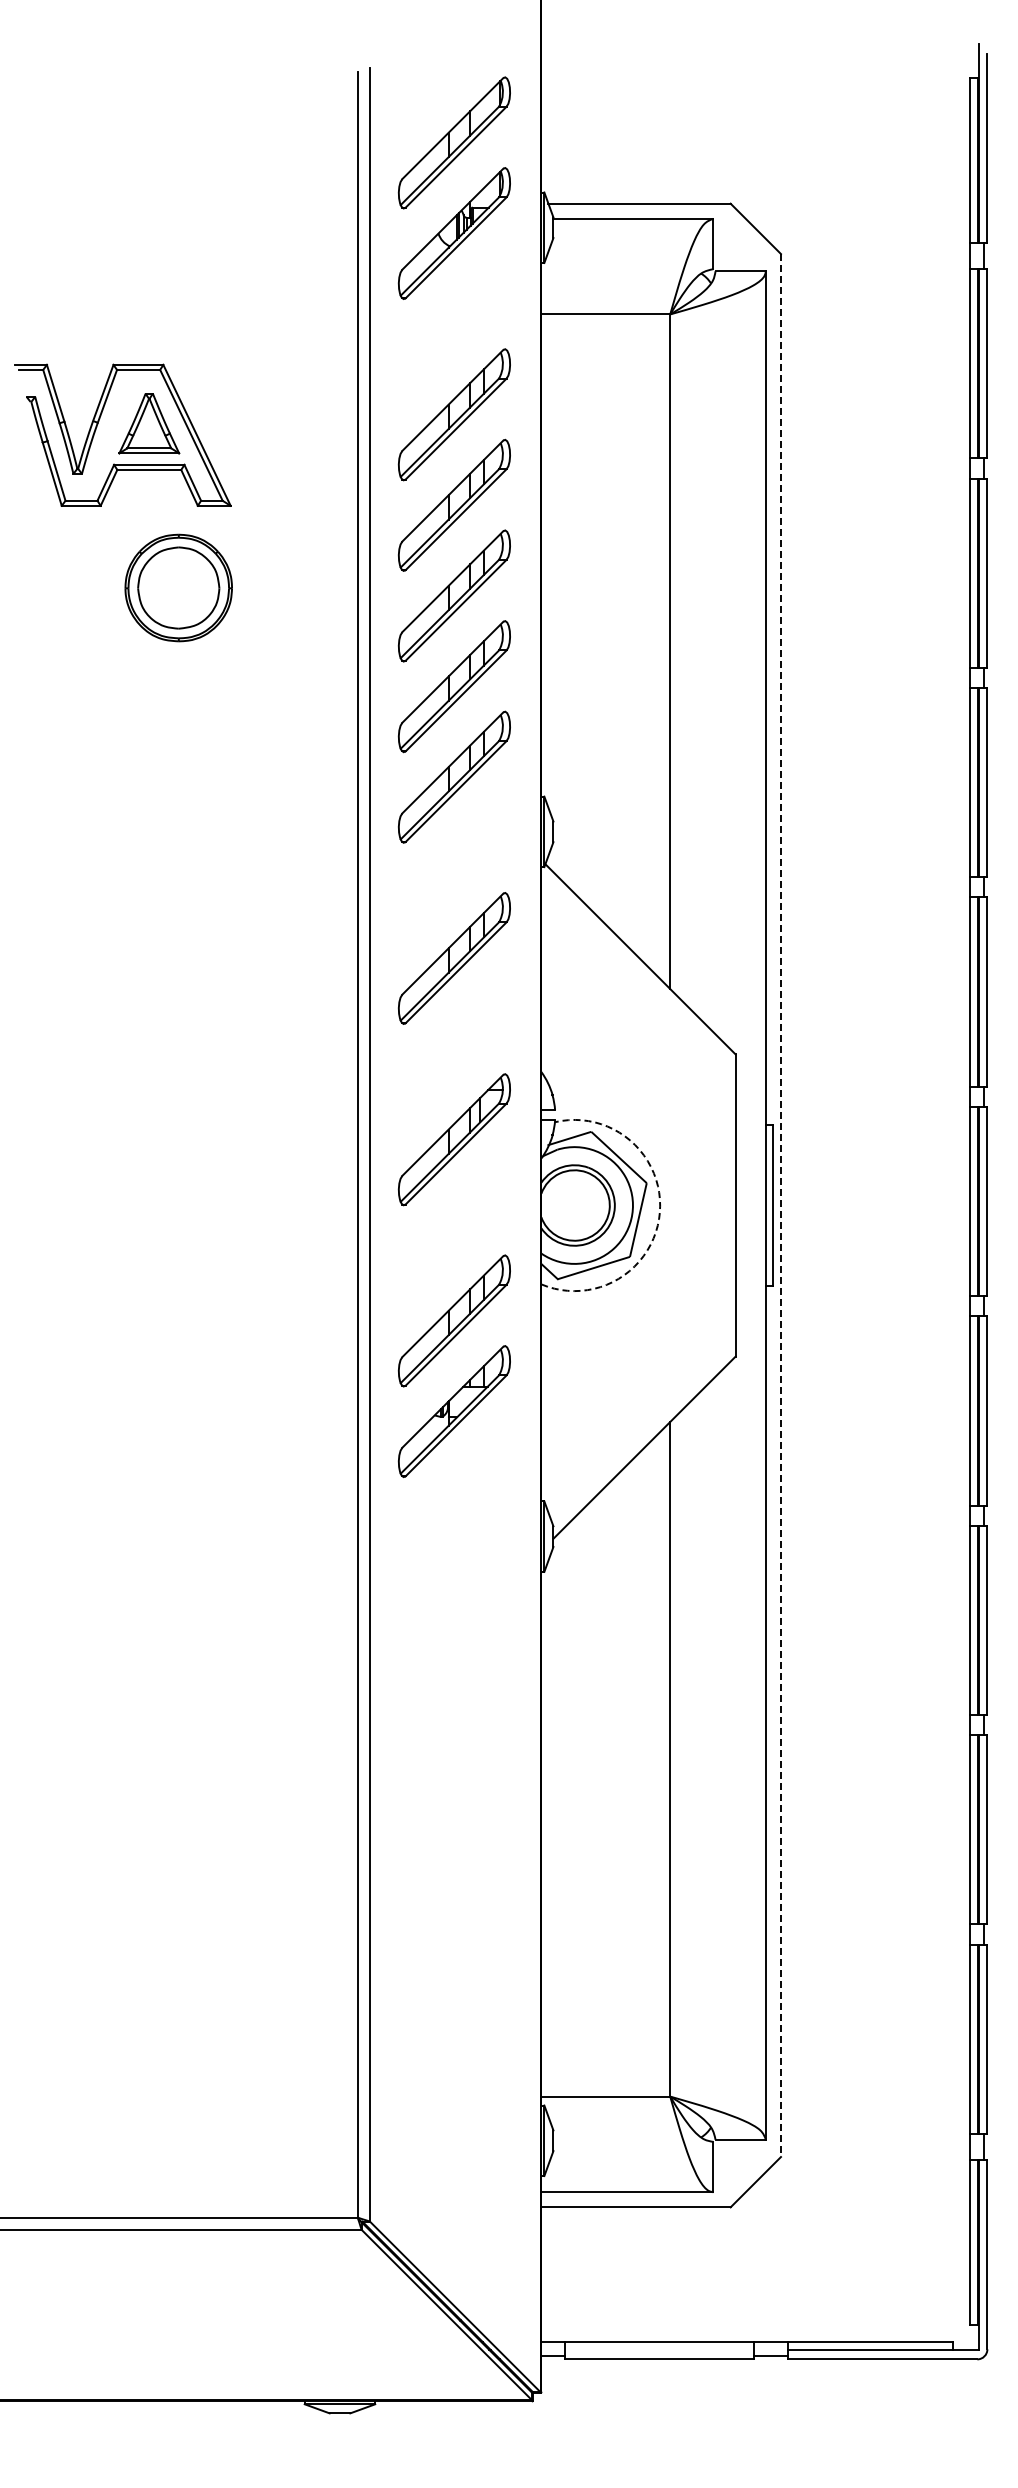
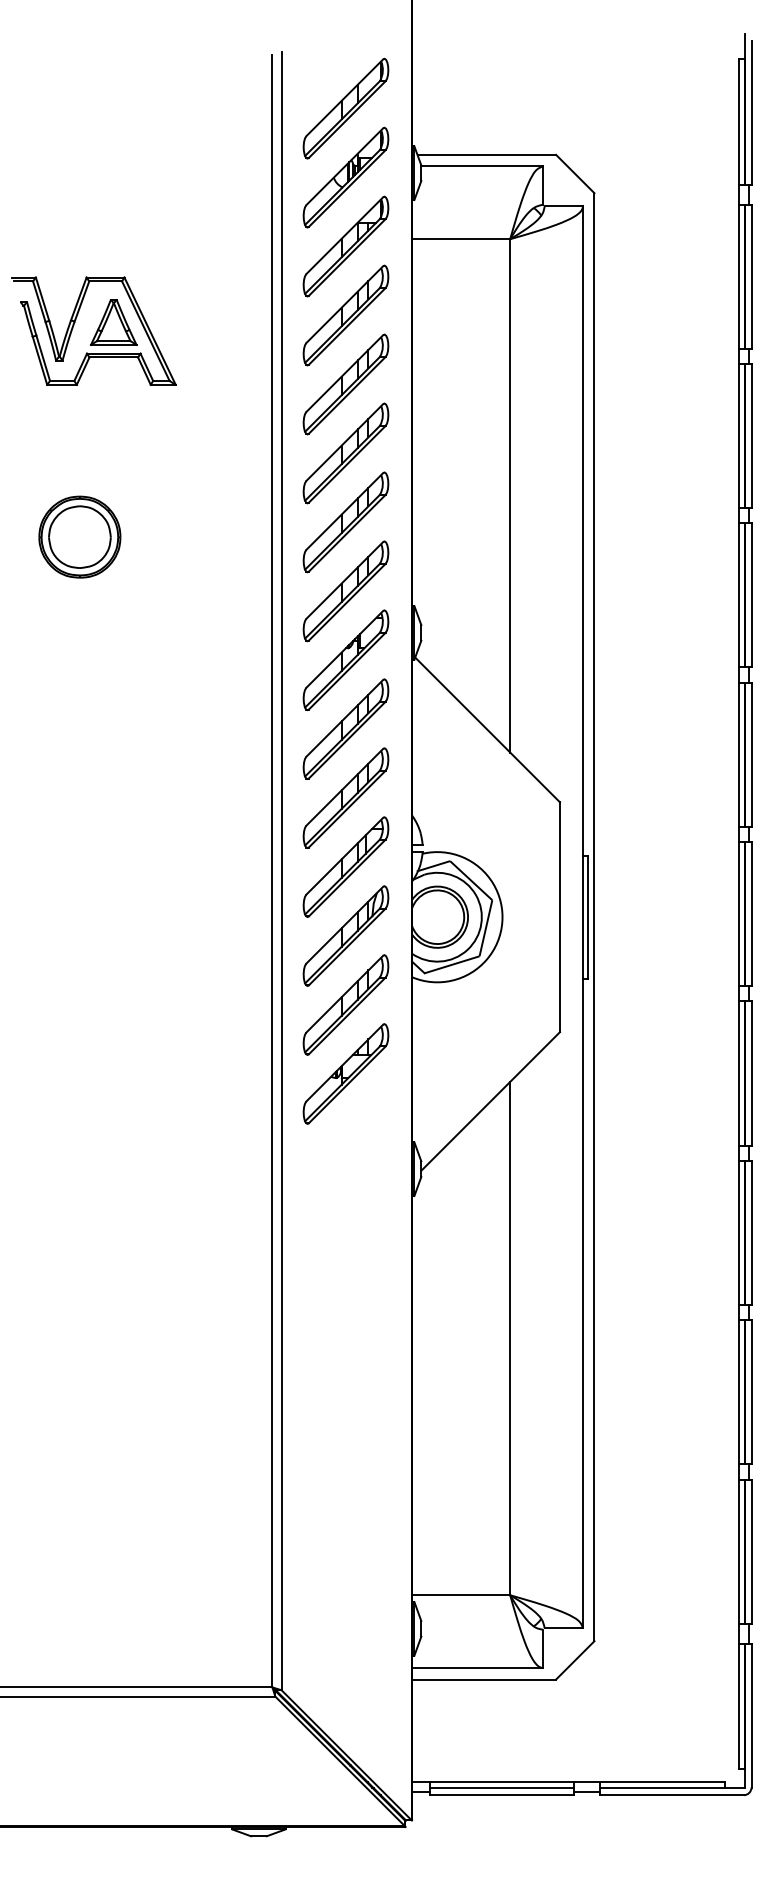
part: (453, 323) -> (345, 246), added
part: (178, 587) -> (79, 536), moved
part: (453, 867) -> (345, 660), added
part: (453, 1048) -> (345, 797), added
line: (780, 1206) -> (594, 917), dashed -> solid
arc: (659, 1212) -> (502, 922), dashed -> solid
part: (454, 1229) -> (346, 935), added
line: (658, 2349) -> (501, 1787), added

